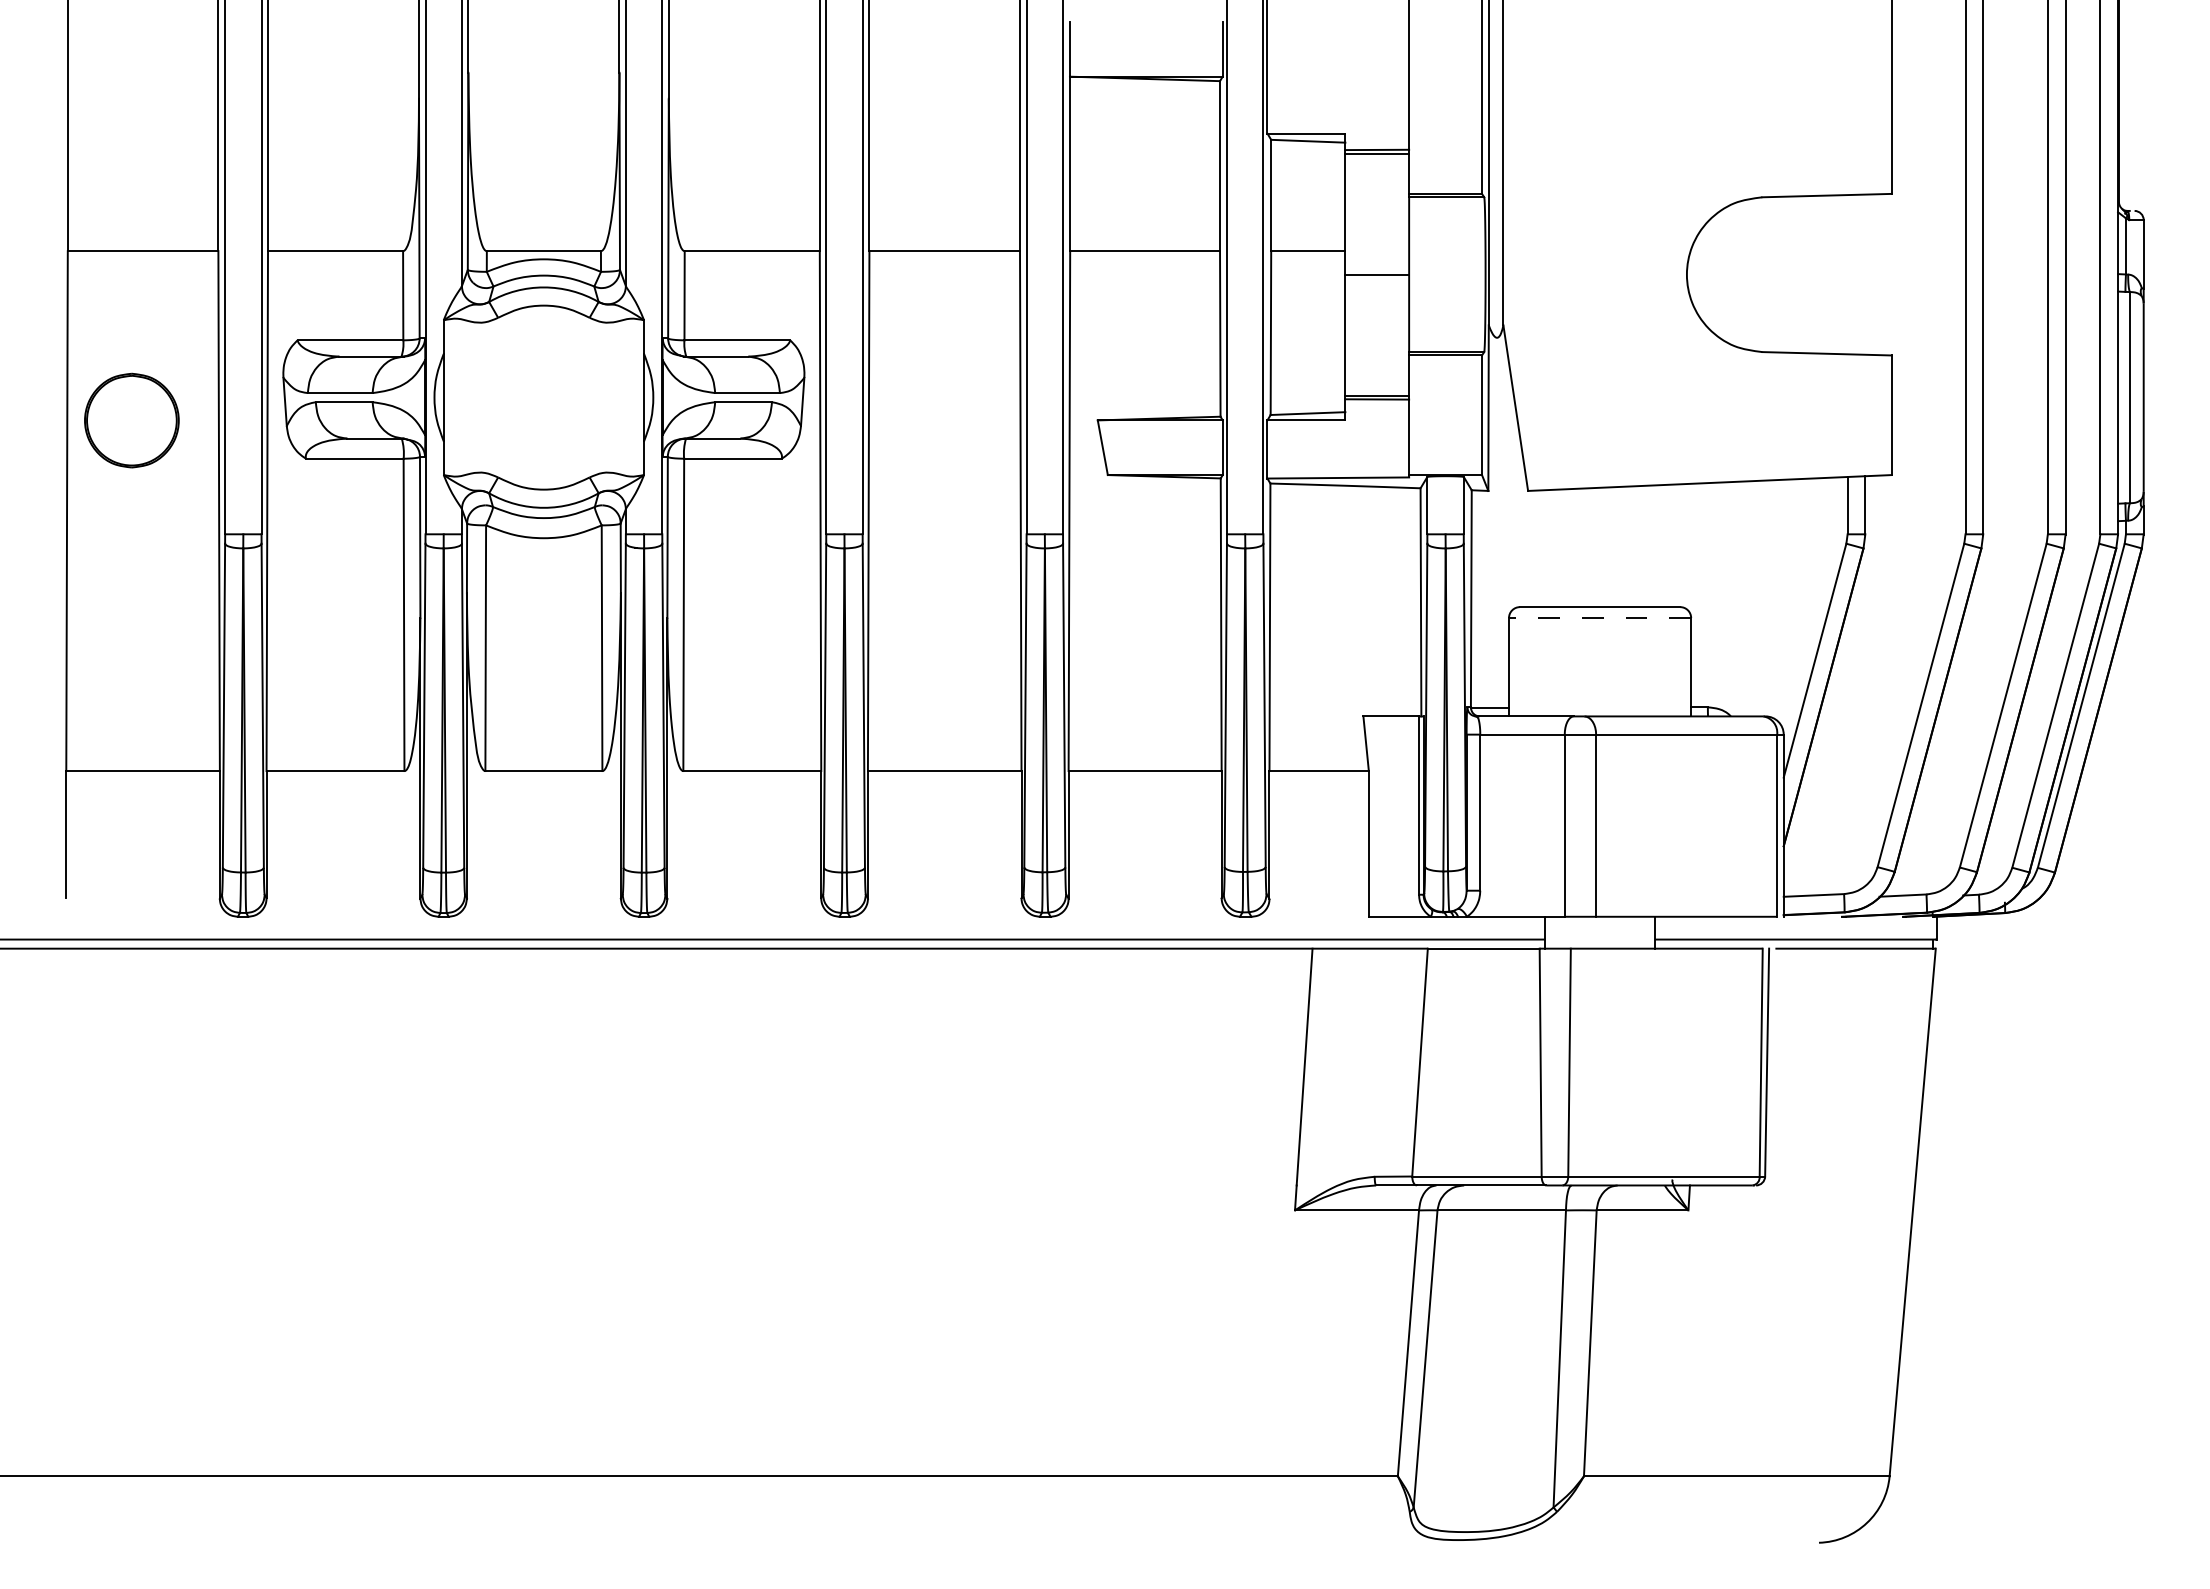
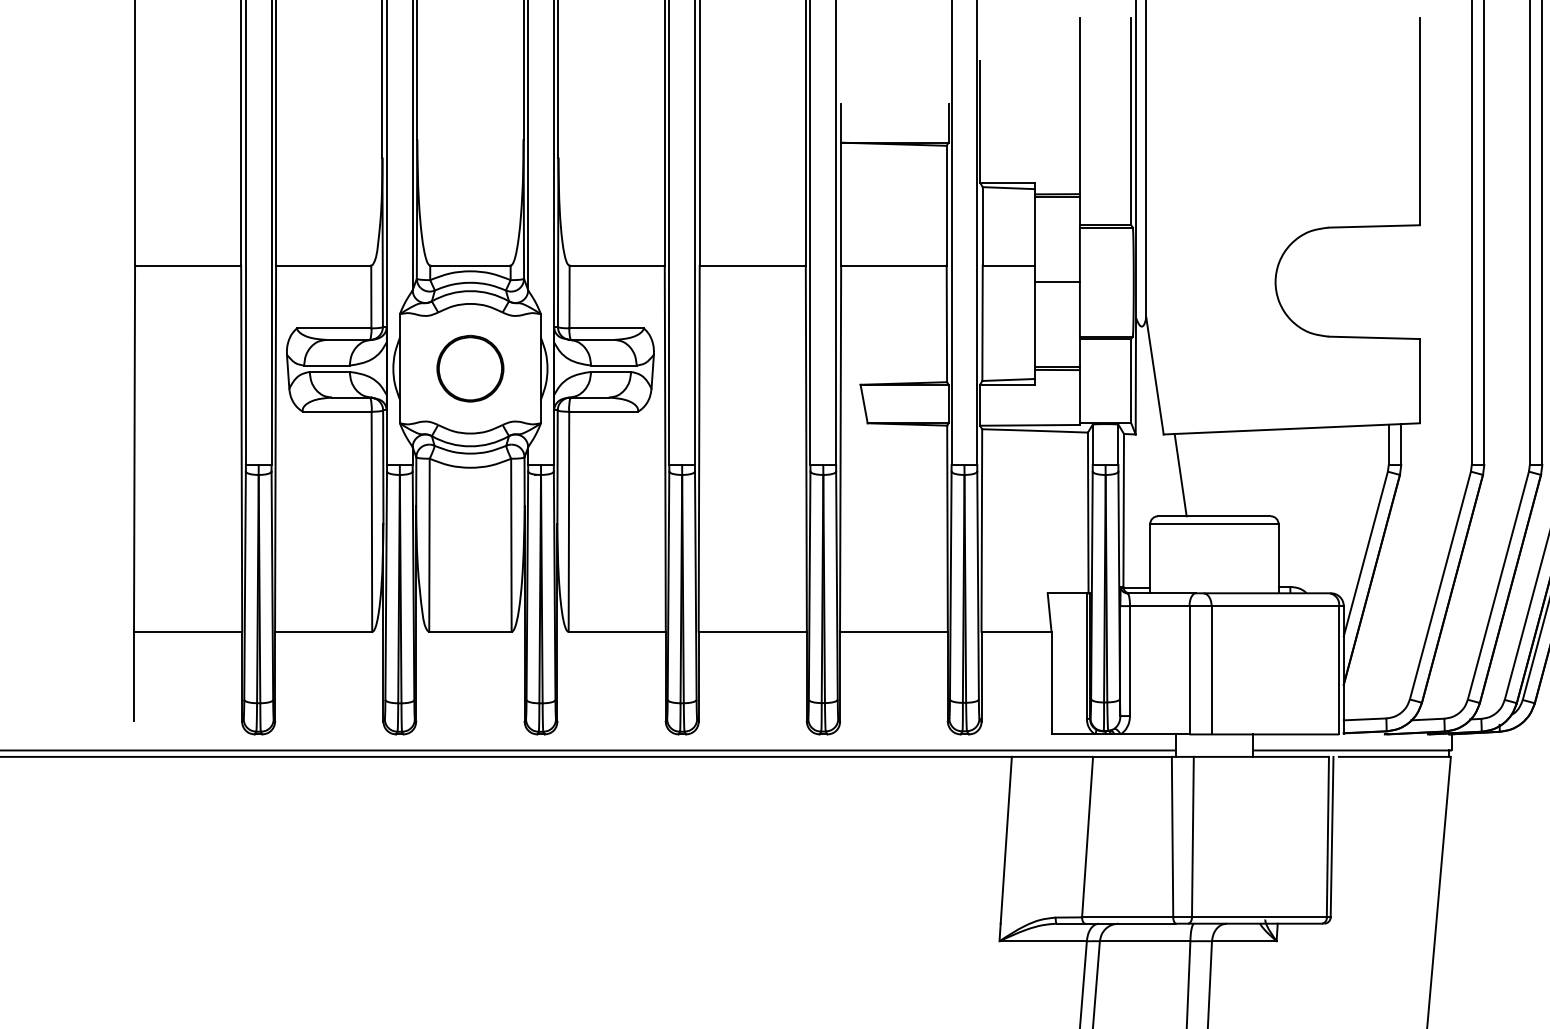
part: (131, 420) -> (470, 368), moved
line: (1551, 548) -> (1180, 475), added
line: (1599, 618) -> (1214, 524), dashed -> solid

